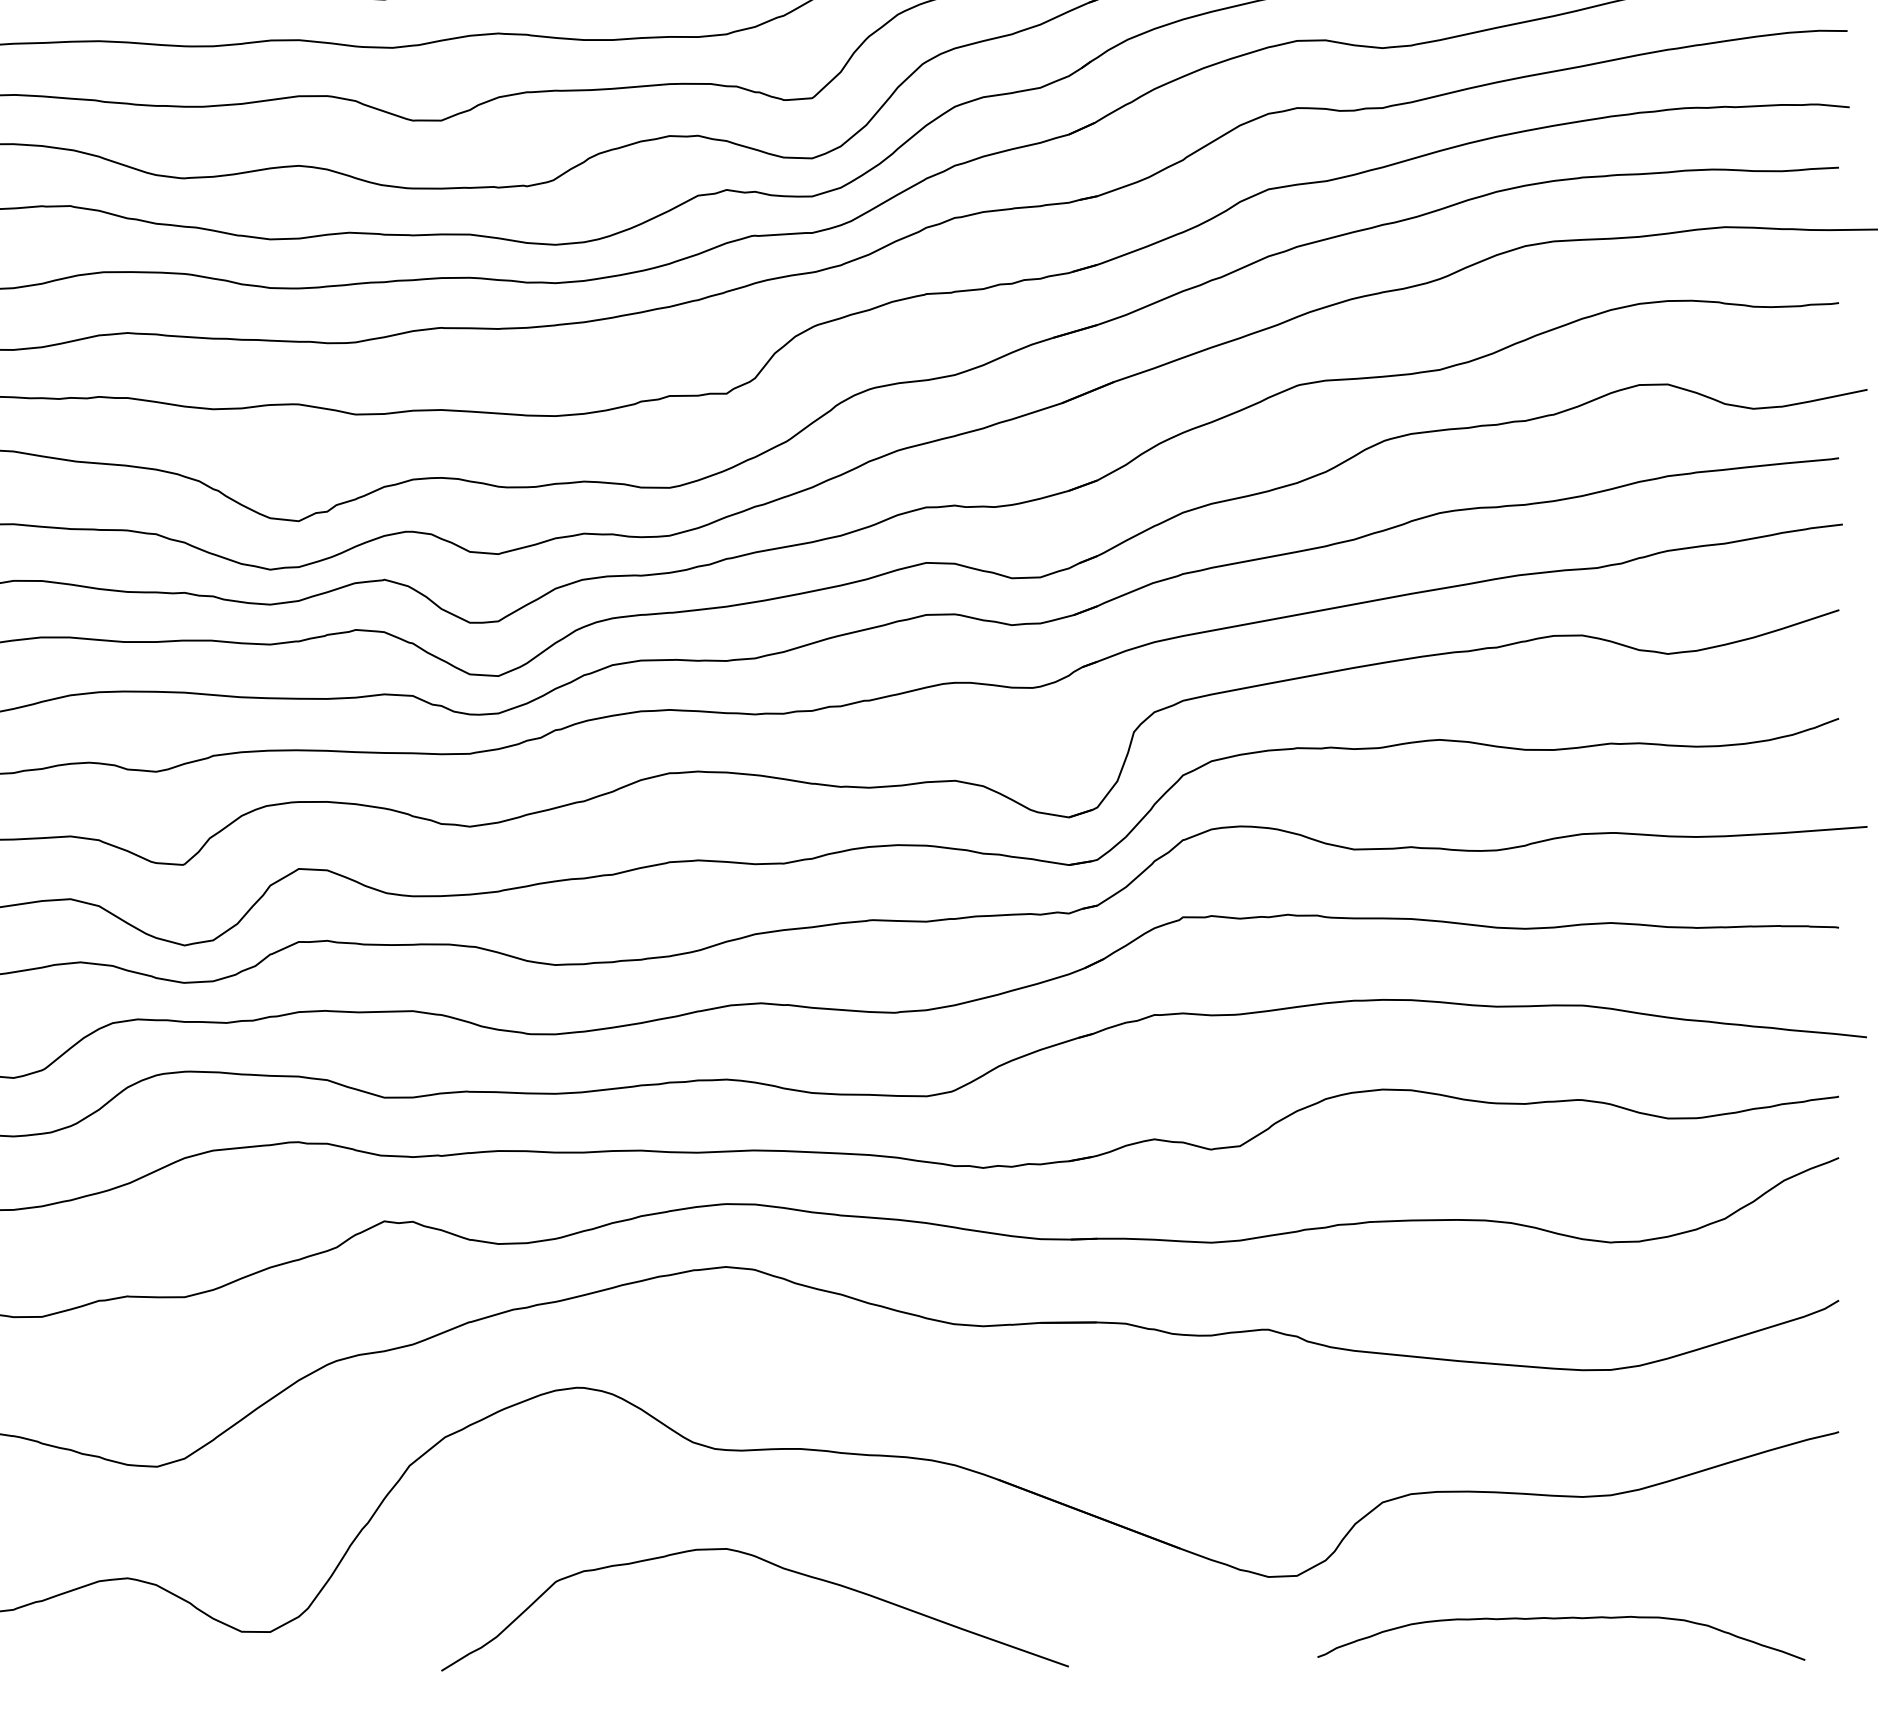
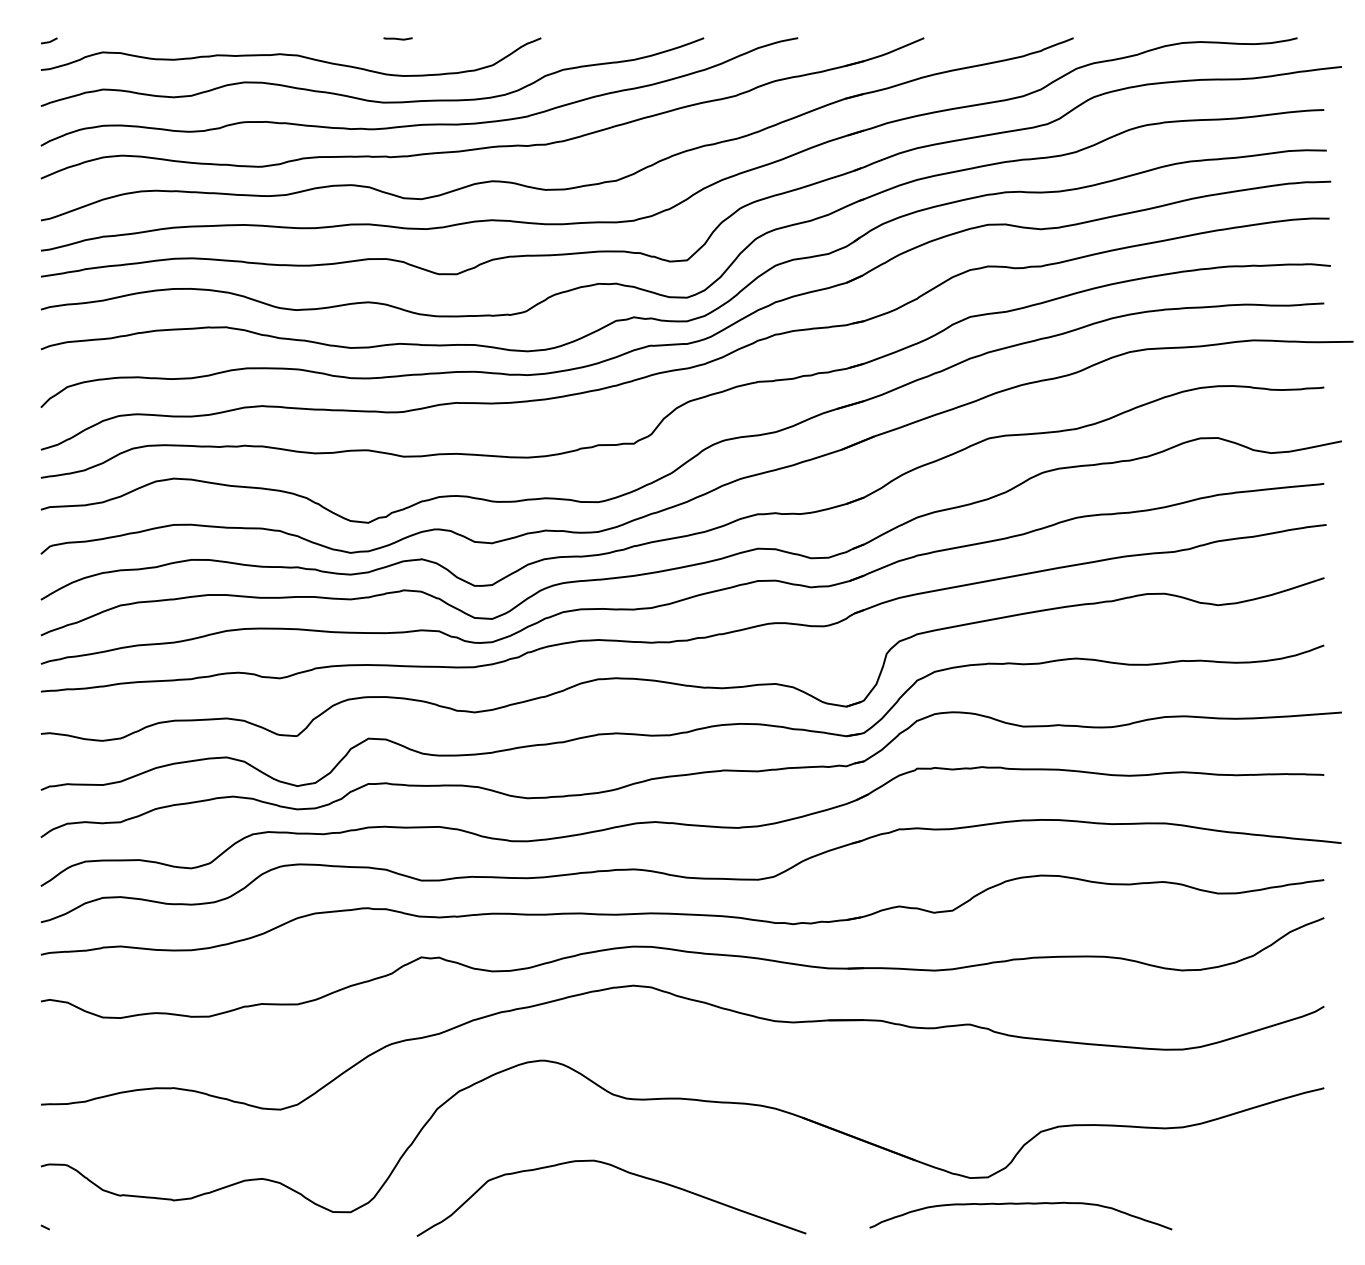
curve: (774, 1566) -> (623, 1171), moved
curve: (1560, 1619) -> (1020, 1204), moved

